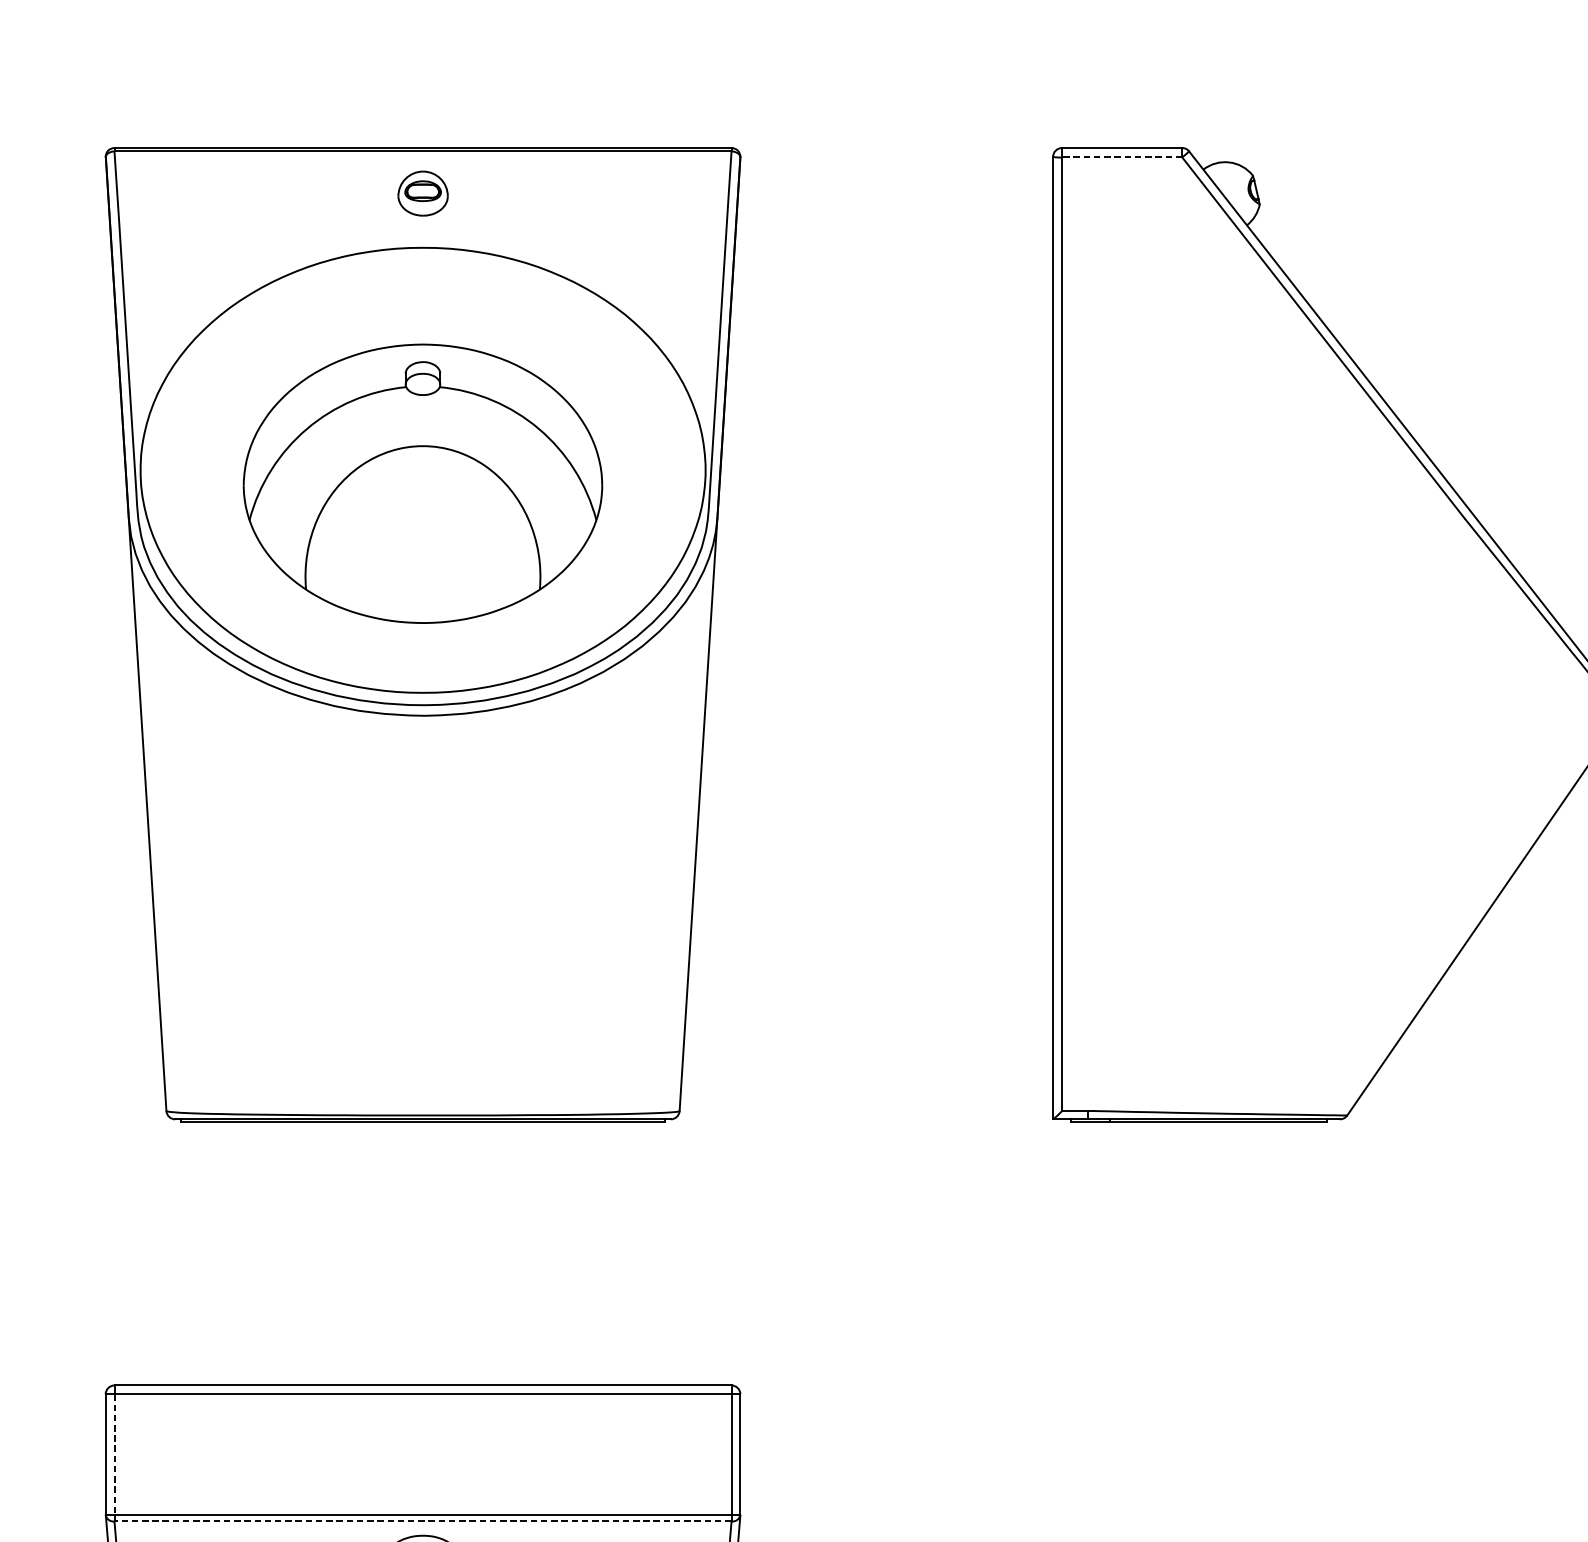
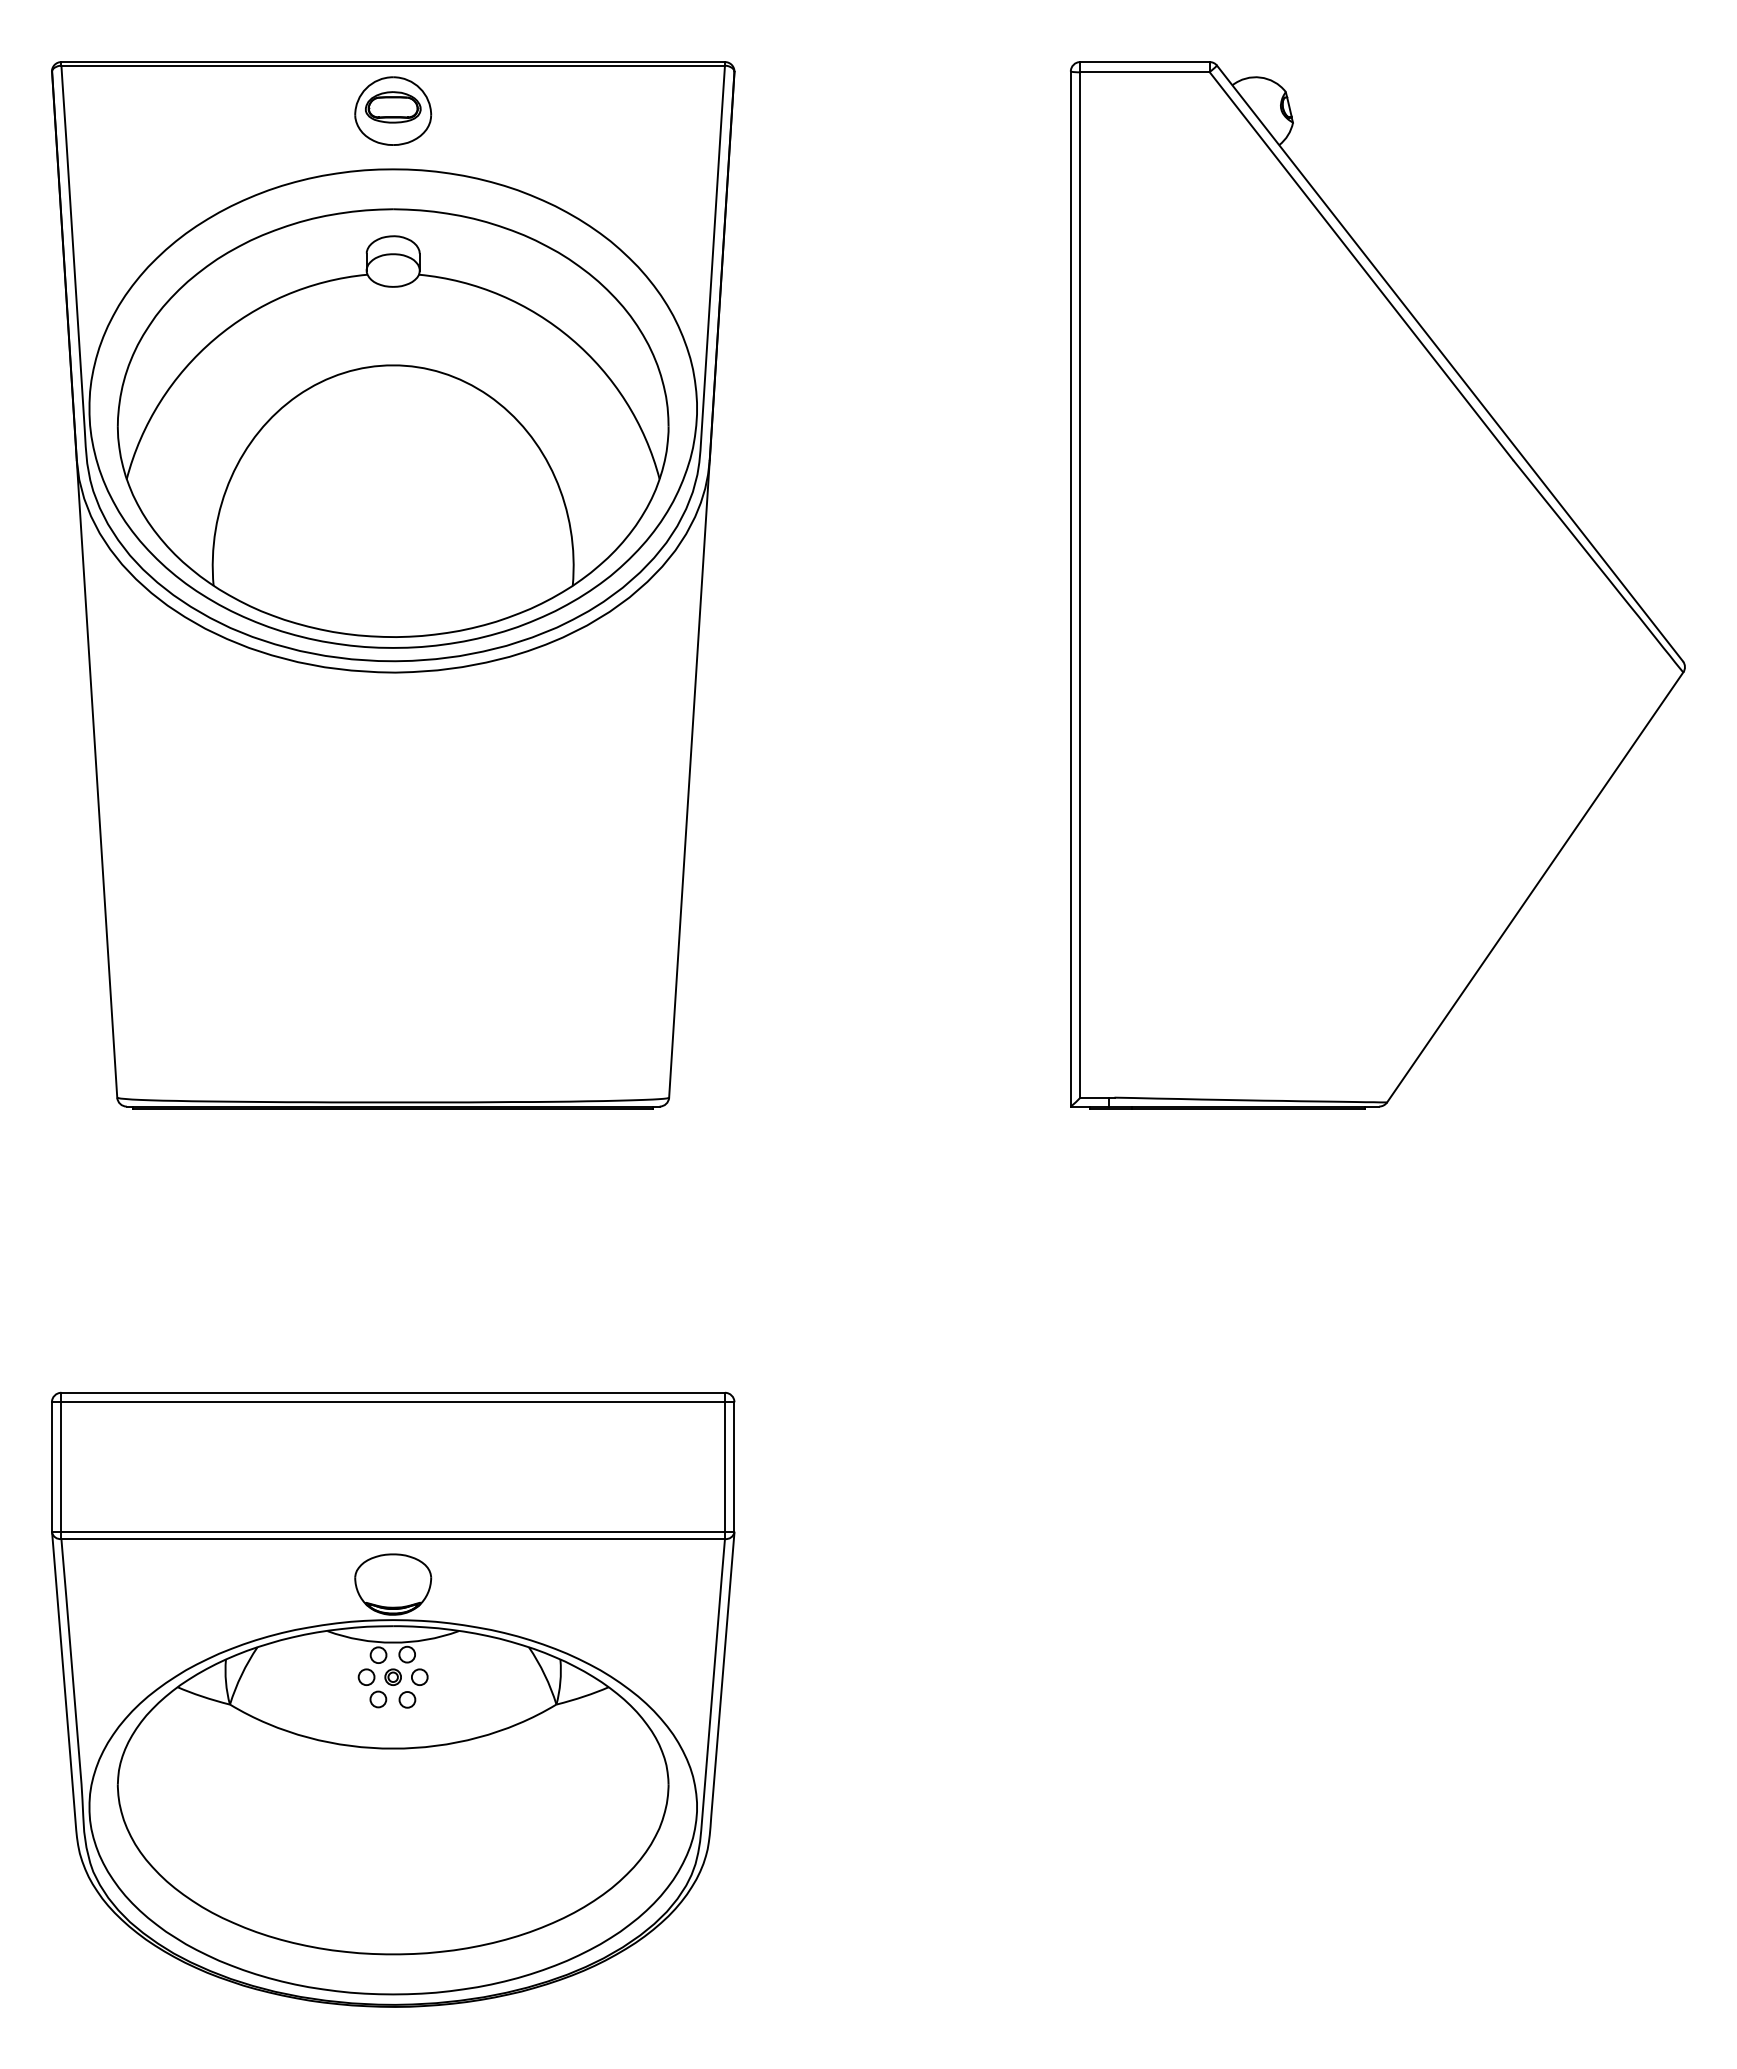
line: (1121, 157) -> (1144, 72), dashed -> solid
part: (423, 193) -> (393, 110), size x1.43
part: (422, 483) -> (392, 422), size x1.43
line: (114, 1454) -> (61, 1466), dashed -> solid
line: (423, 1521) -> (393, 1539), dashed -> solid

